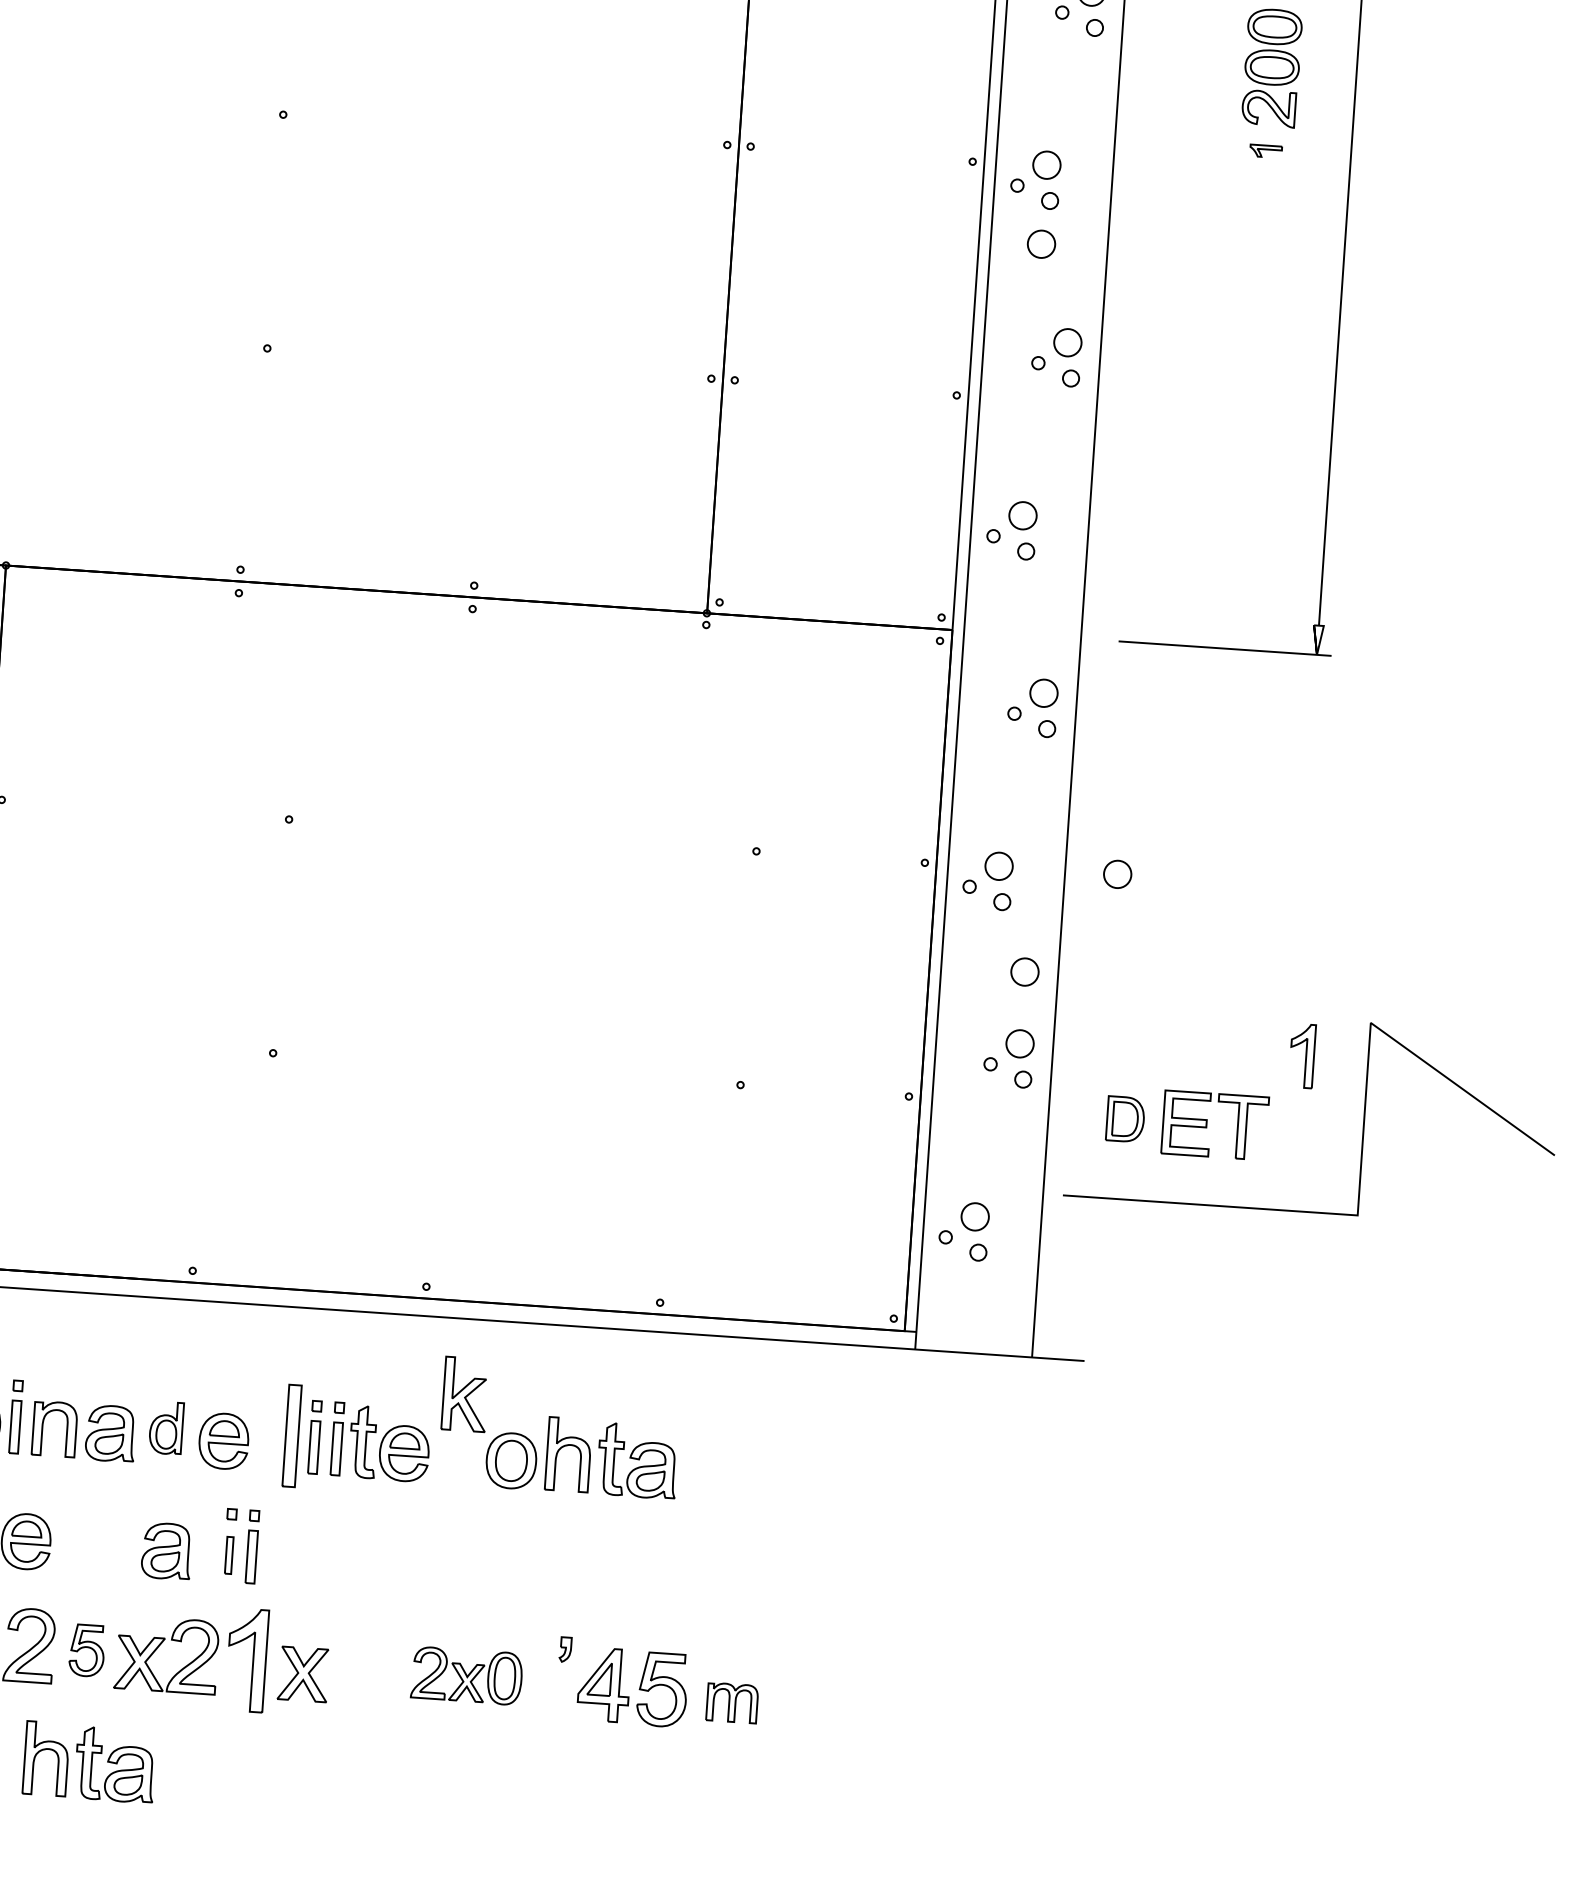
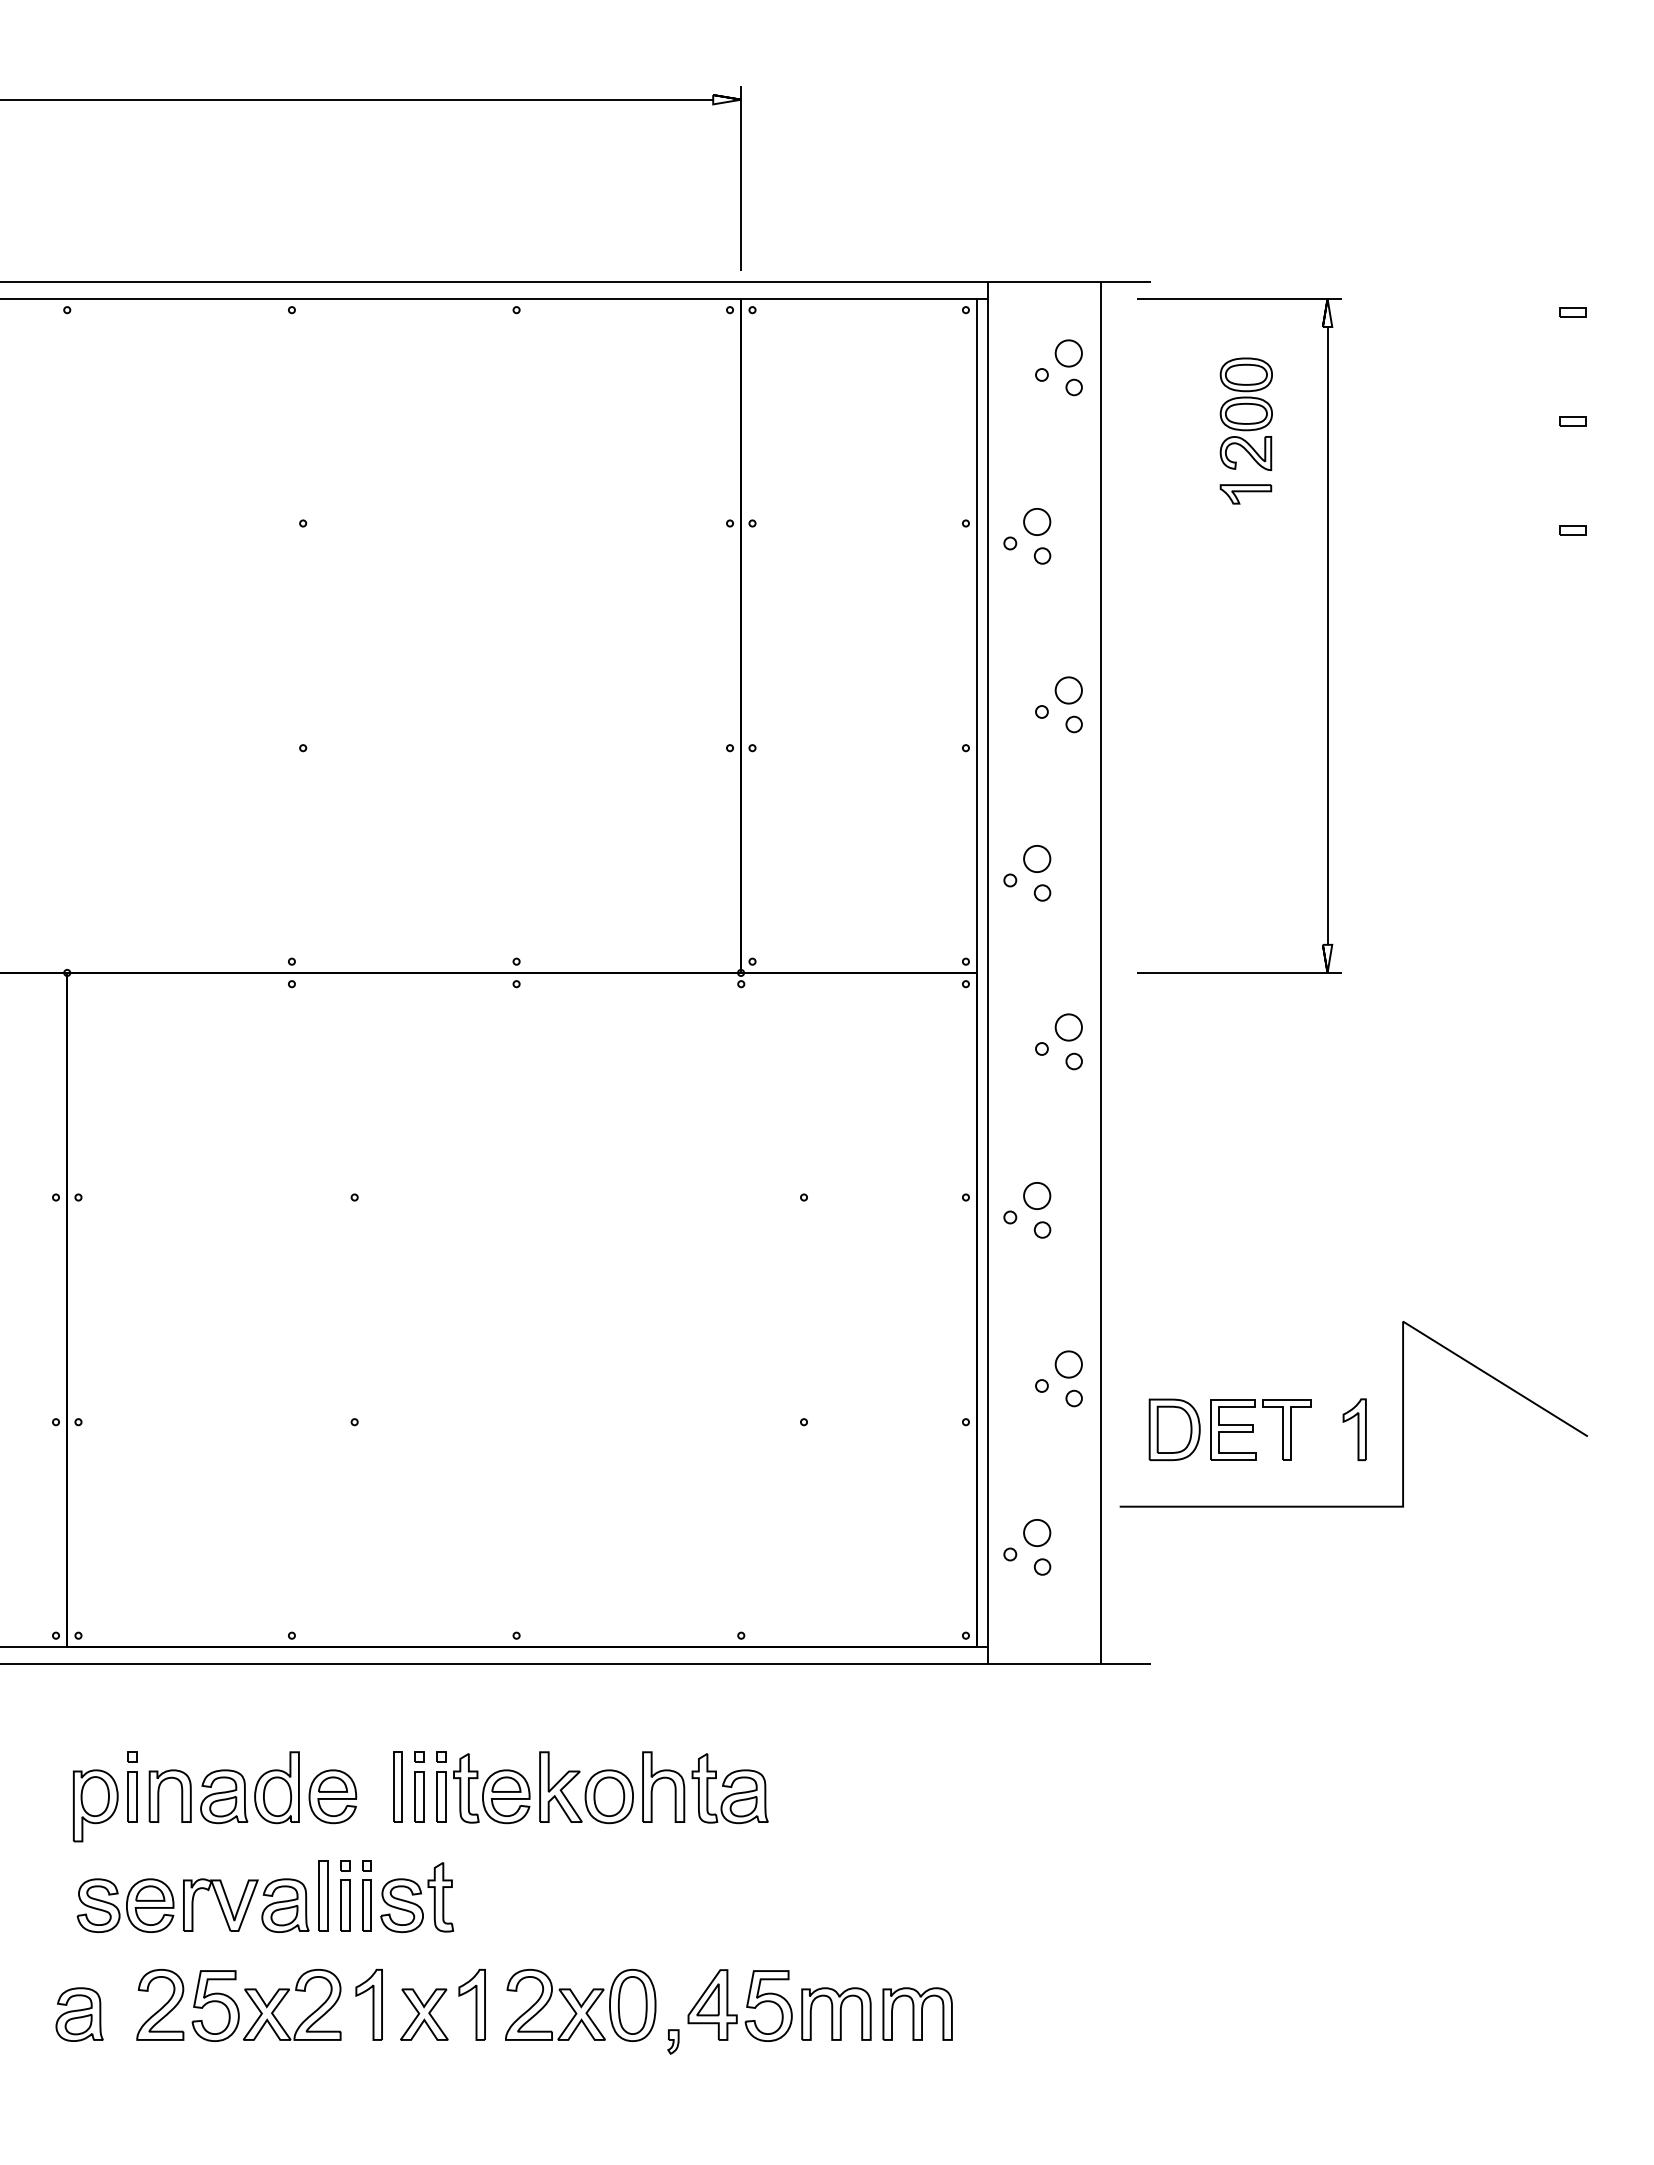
part: (1265, 151) -> (1245, 494), size x1.67
curve: (1050, 236) -> (1045, 589), removed
curve: (1126, 866) -> (1159, 1187), removed
curve: (1019, 961) -> (1062, 1285), removed
part: (1302, 1055) -> (1354, 1429), moved
part: (1125, 1118) -> (1174, 1429), size x1.43
part: (465, 1393) -> (560, 1786), moved
part: (165, 1427) -> (276, 1787), size x1.43
part: (291, 1435) -> (397, 1786), size x0.71
part: (207, 1543) -> (323, 1895), added
part: (99, 1545) -> (220, 1904), added
part: (304, 1552) -> (417, 1897), added
part: (229, 1555) -> (345, 1905), size x1.43
part: (565, 1649) -> (673, 2041), moved
part: (87, 1650) -> (215, 2005), size x1.43
part: (246, 1659) -> (368, 2004), size x0.71
part: (353, 1667) -> (471, 2004), added
part: (466, 1675) -> (580, 2005), size x1.43
part: (732, 1702) -> (836, 2013), size x1.43
part: (816, 1708) -> (917, 2013), added
part: (89, 1762) -> (225, 2112), removed

